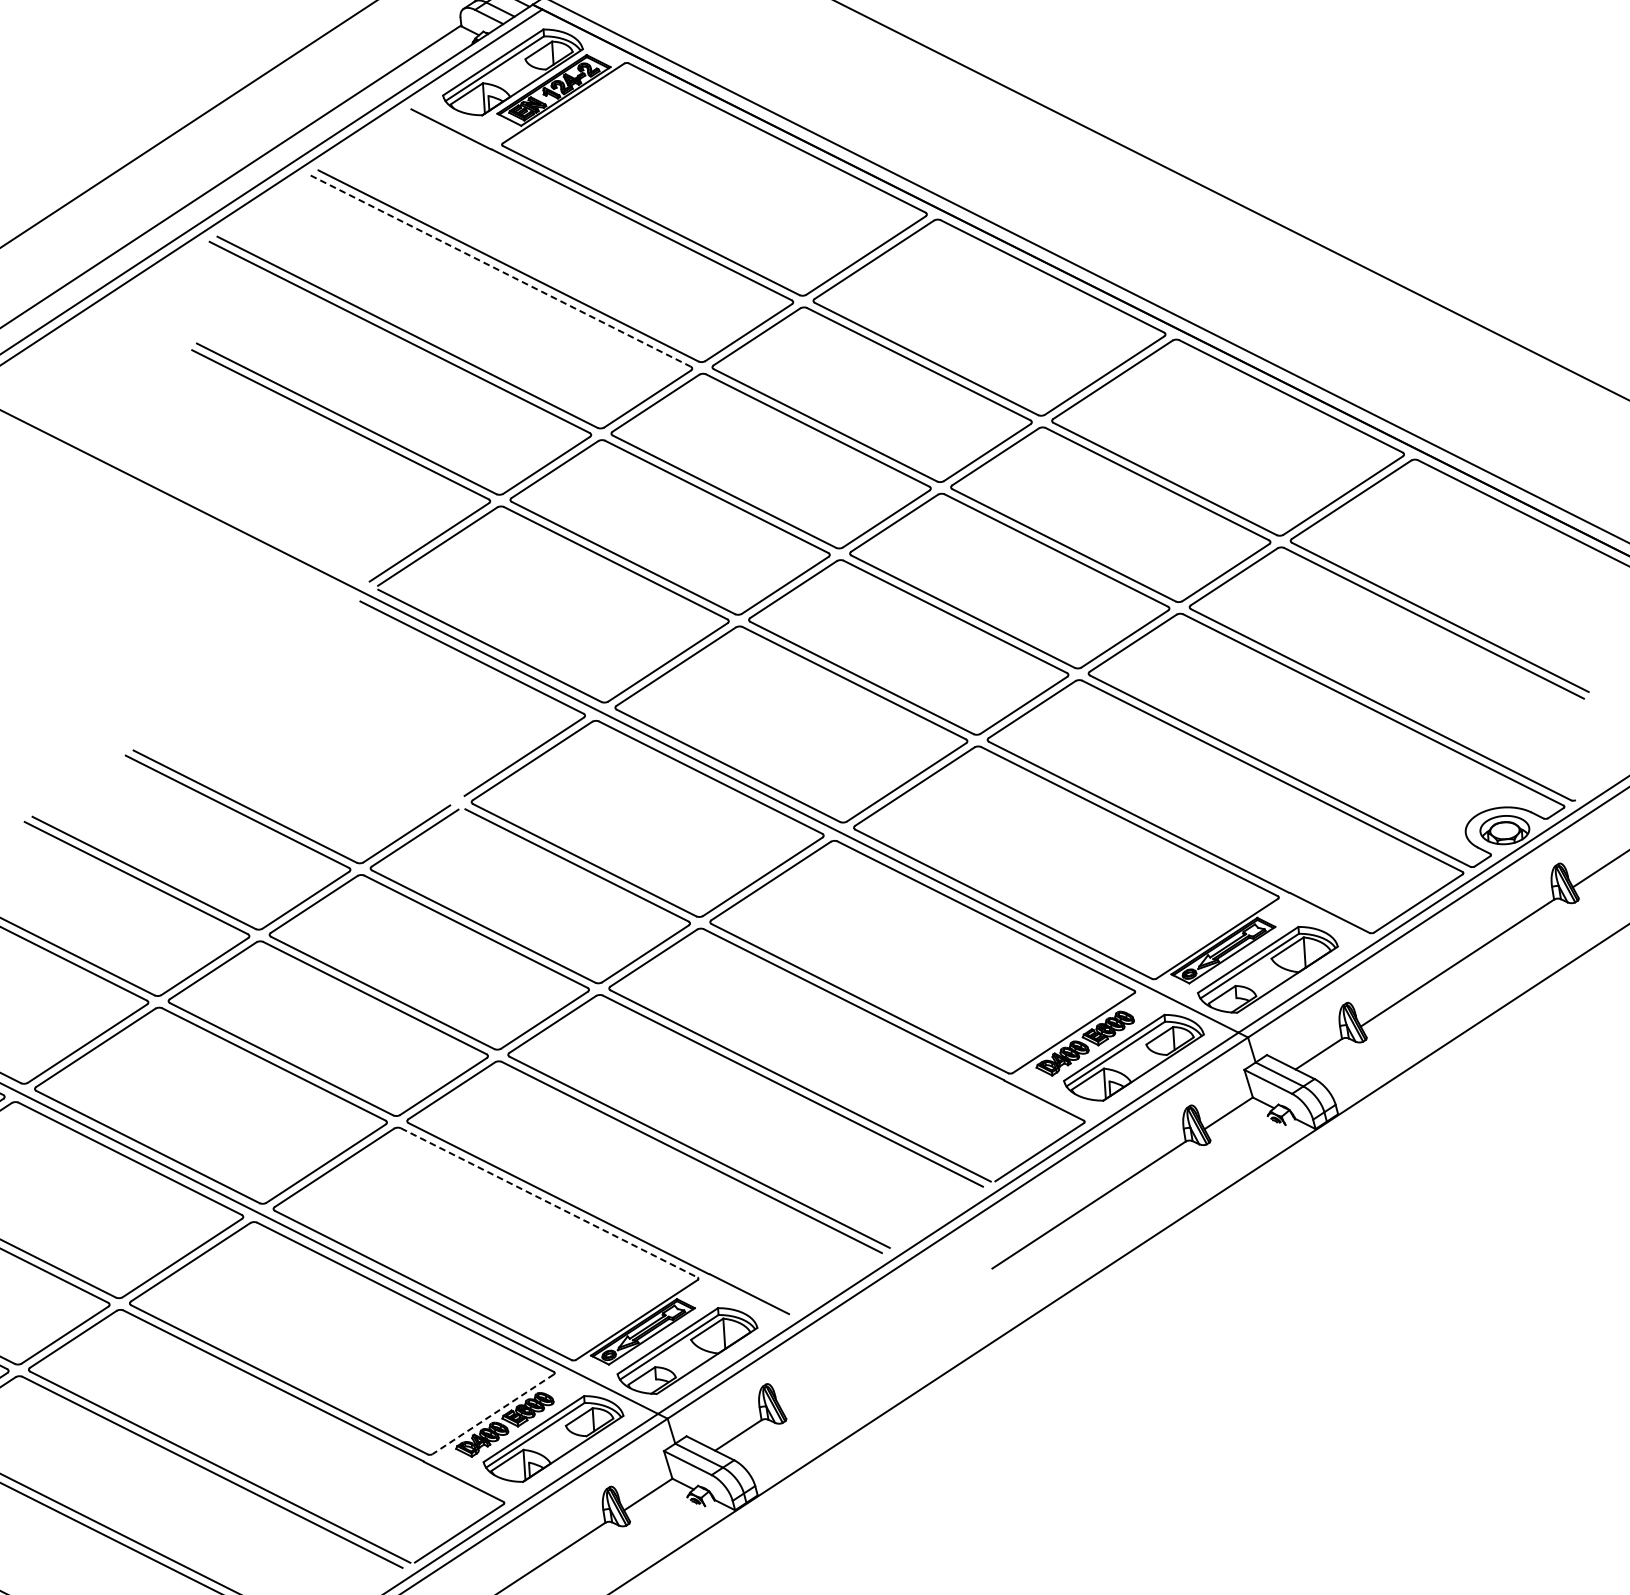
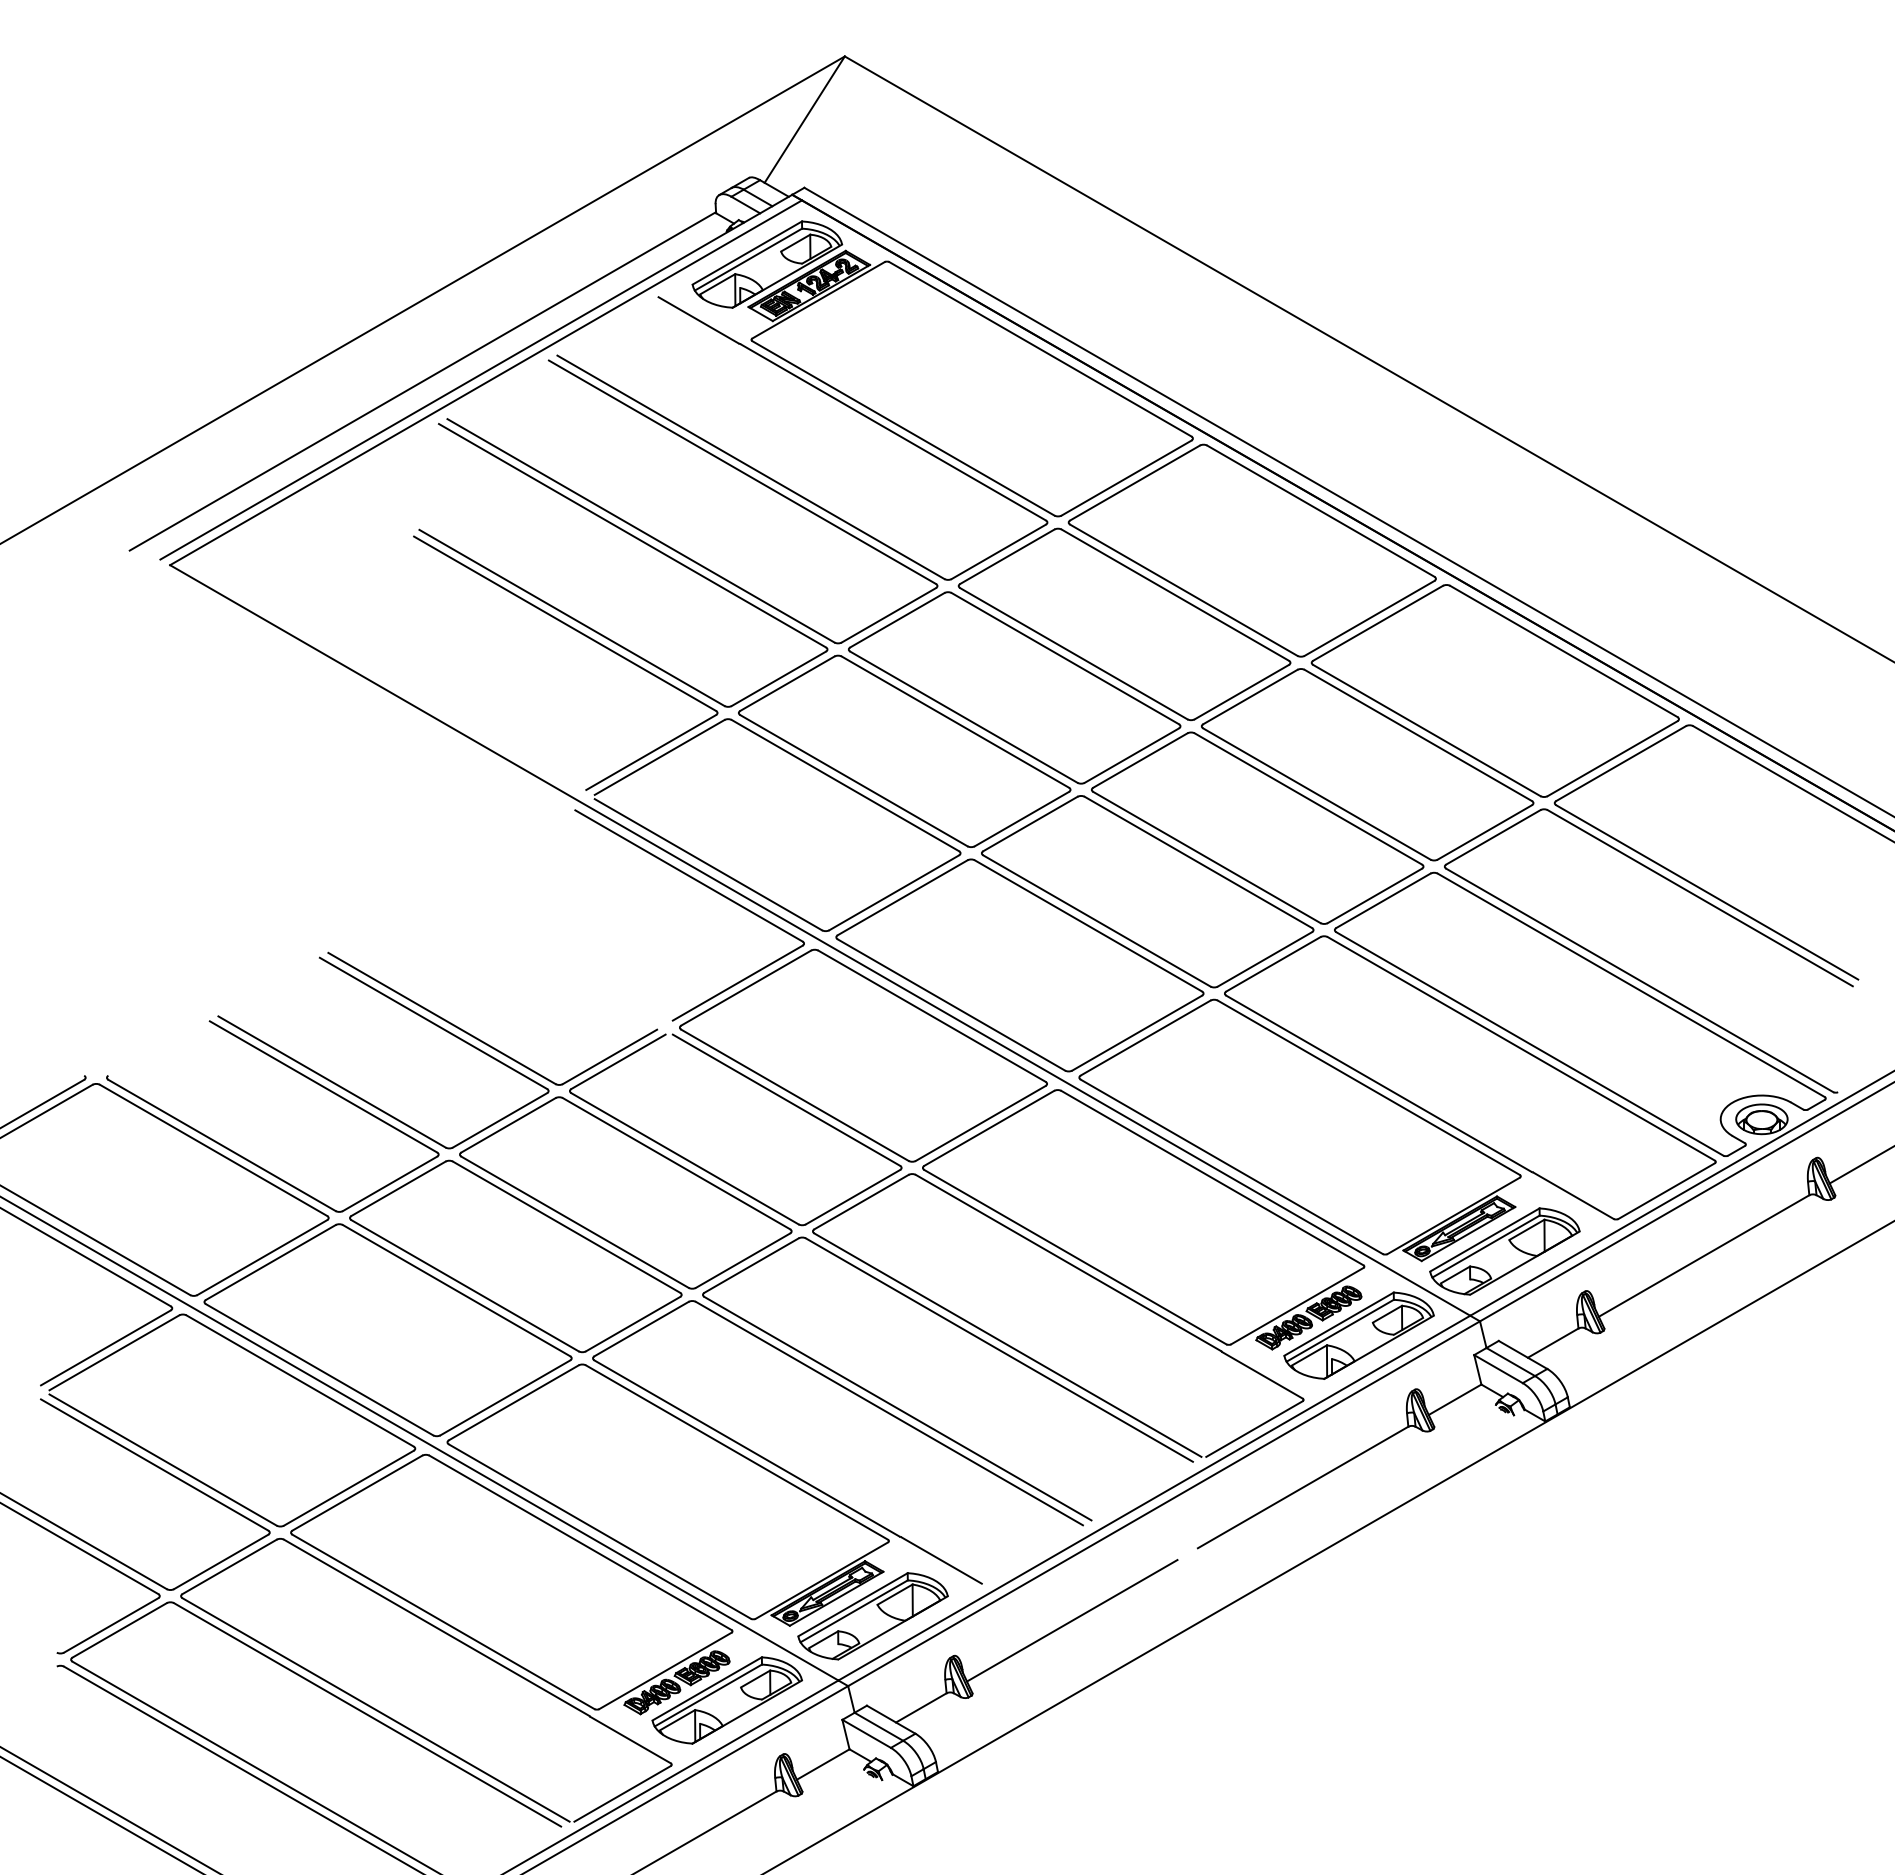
line: (500, 271) -> (742, 472), dashed -> solid
line: (549, 1202) -> (737, 1452), dashed -> solid
line: (877, 1344) -> (1072, 1620), added
line: (493, 1414) -> (665, 1671), dashed -> solid

